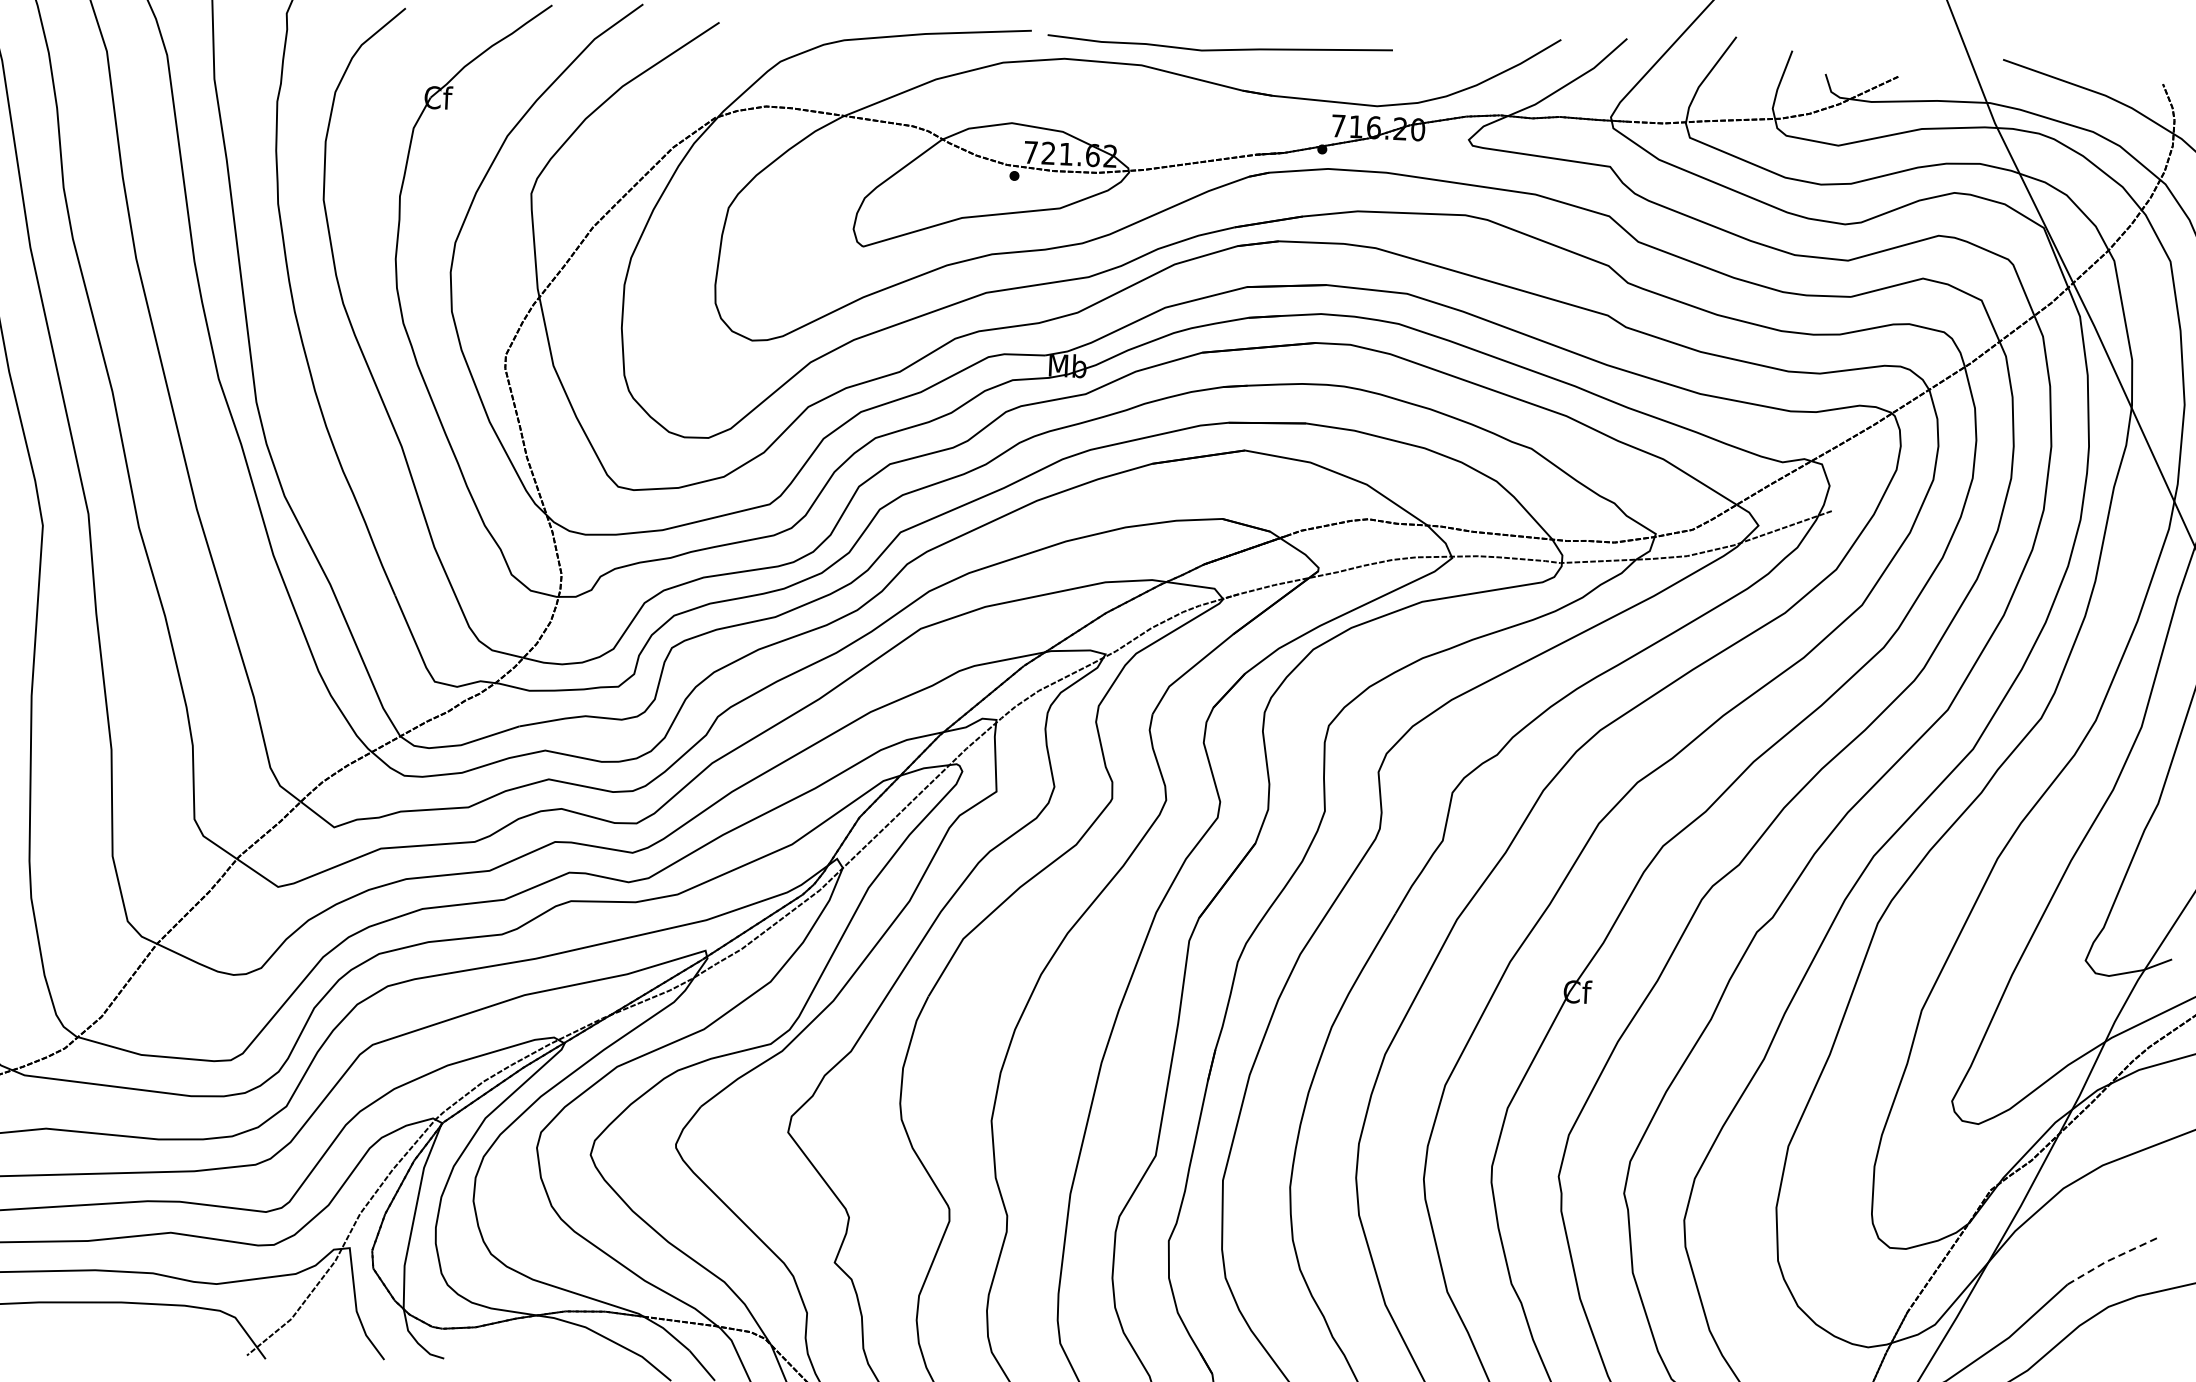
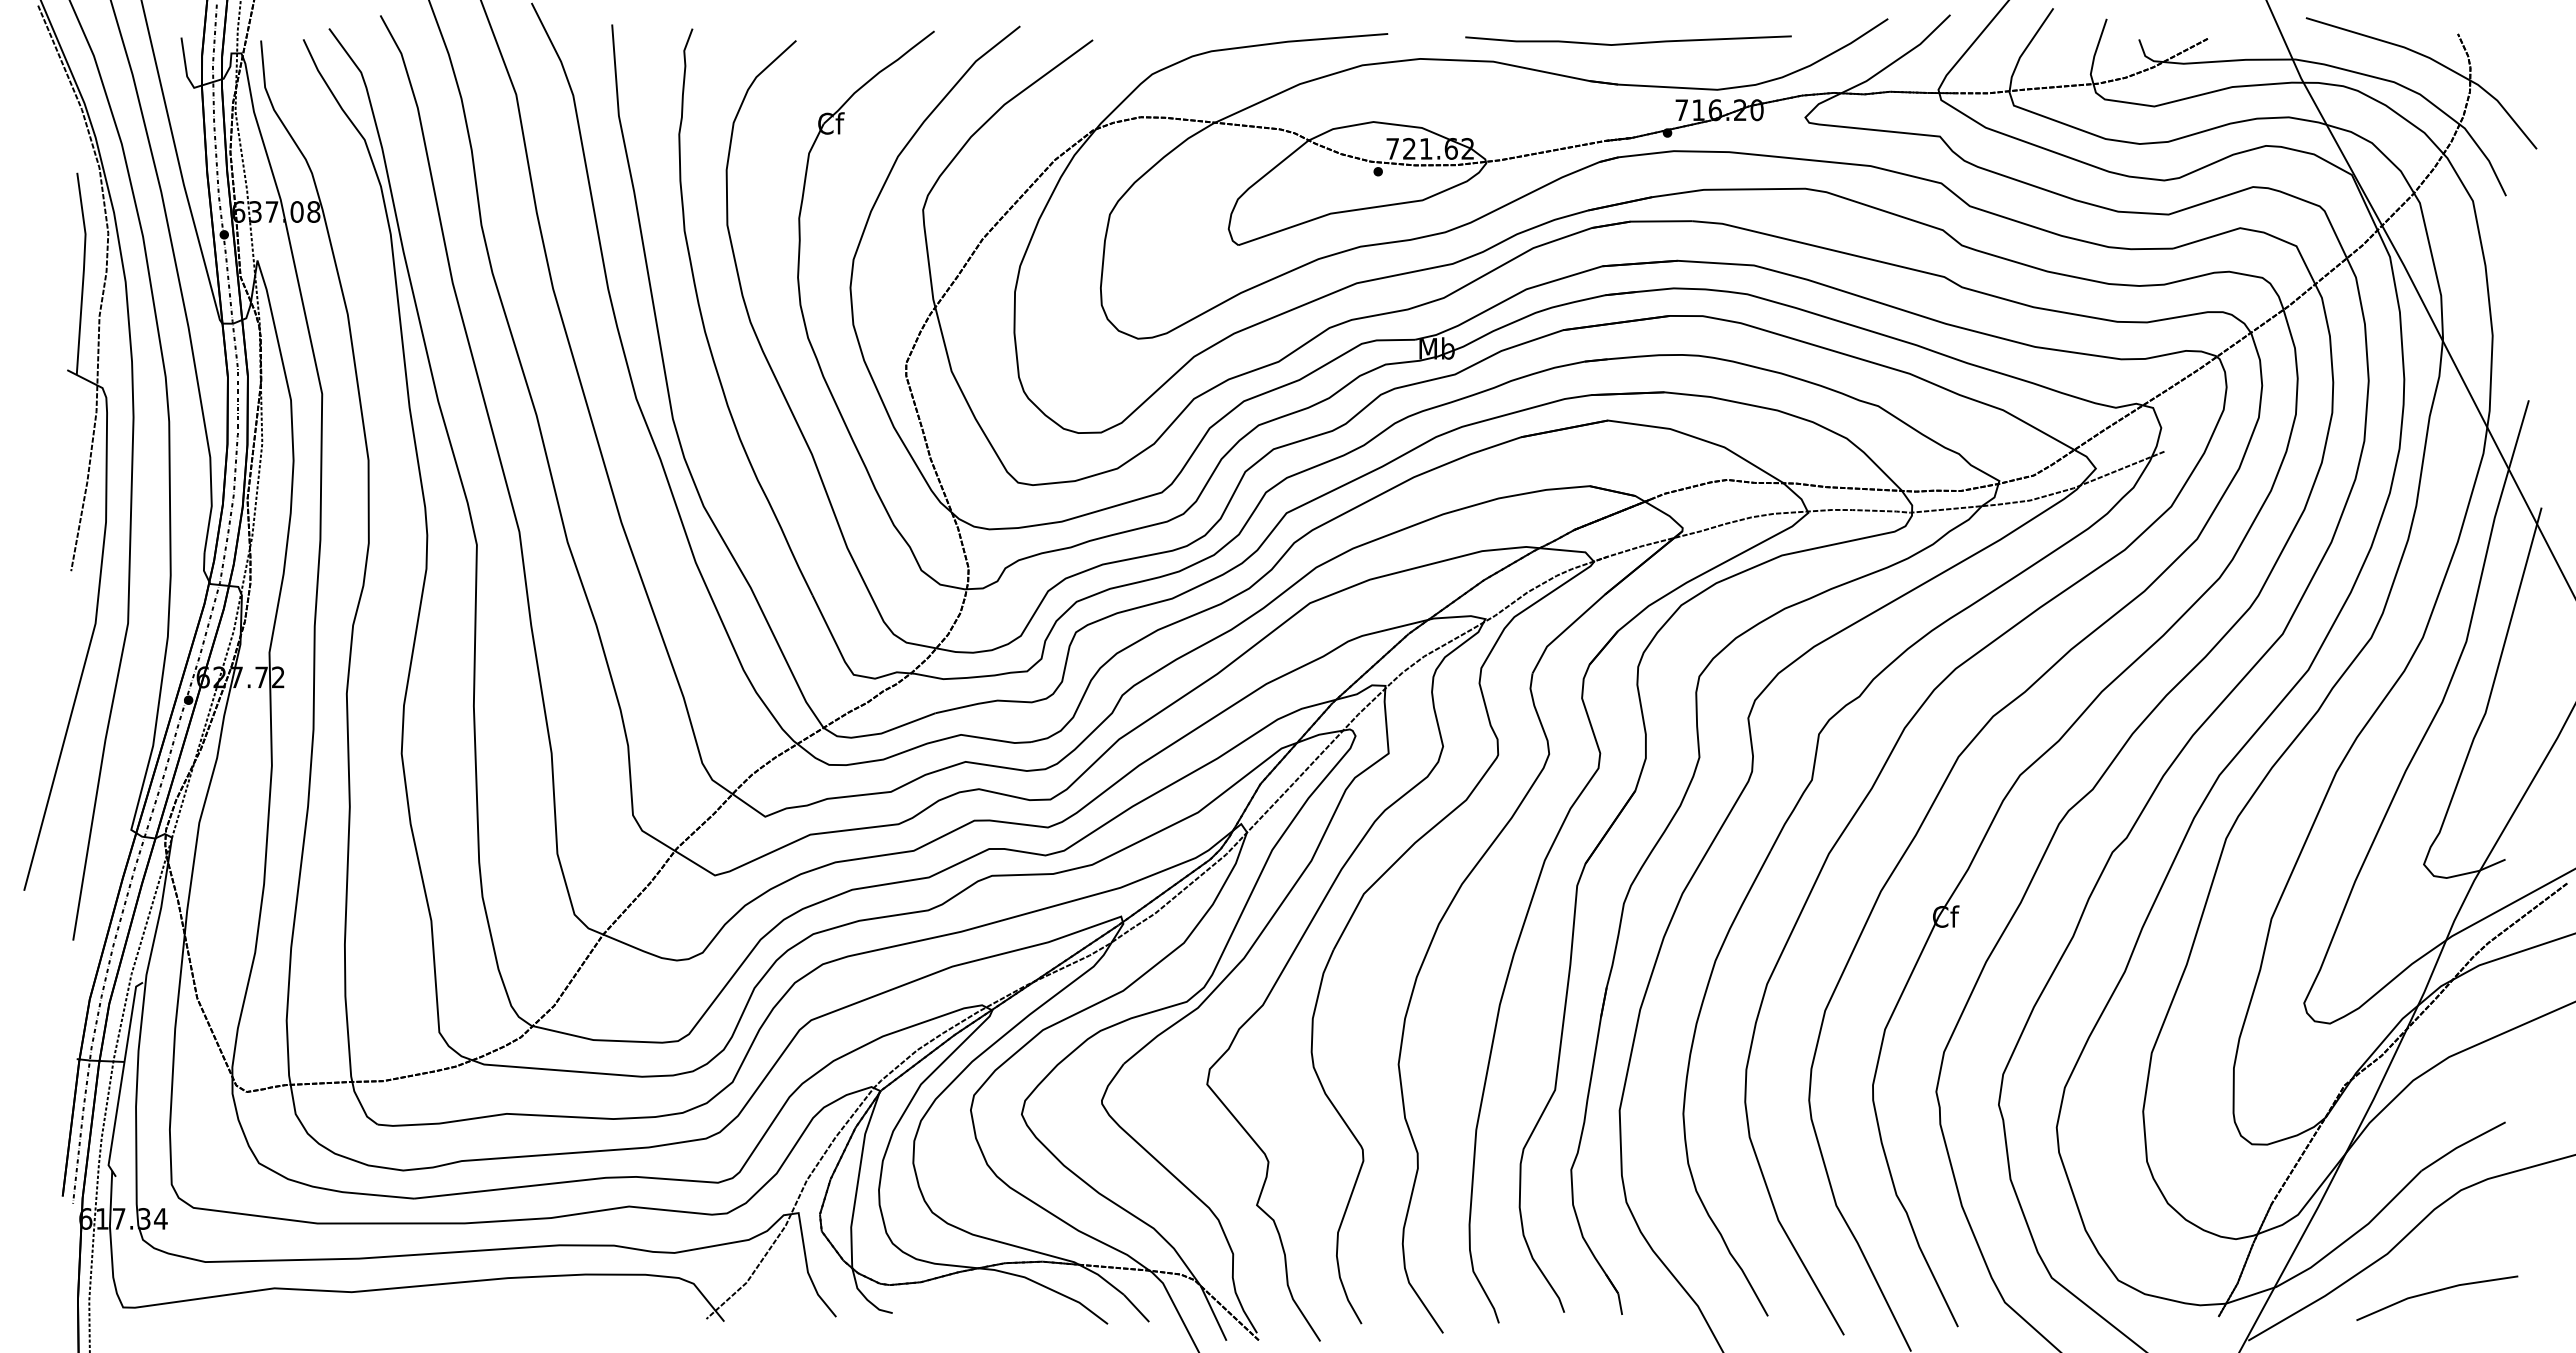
curve: (1221, 48) -> (1629, 42), moved
line: (2112, 1258) -> (2462, 1144), dashed -> solid

